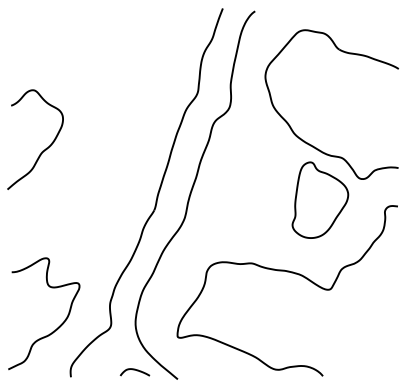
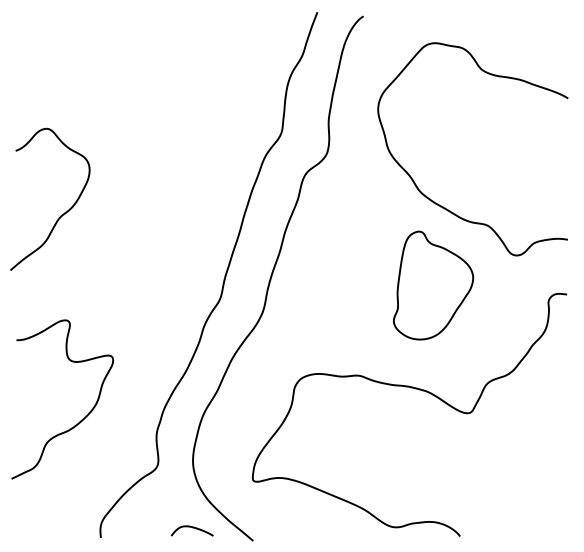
part: (320, 200) -> (433, 285), moved
curve: (58, 327) -> (82, 418), moved

